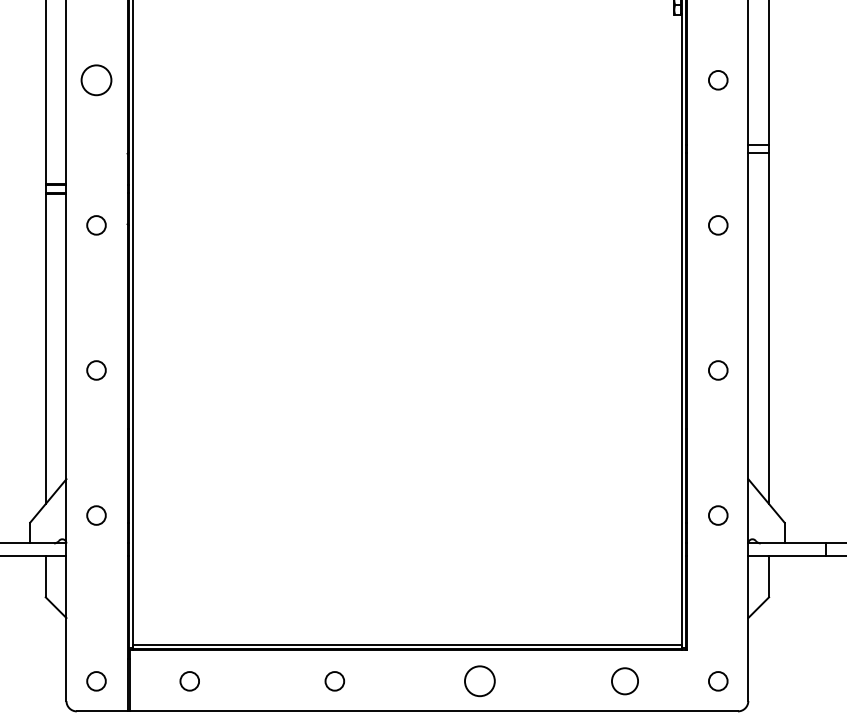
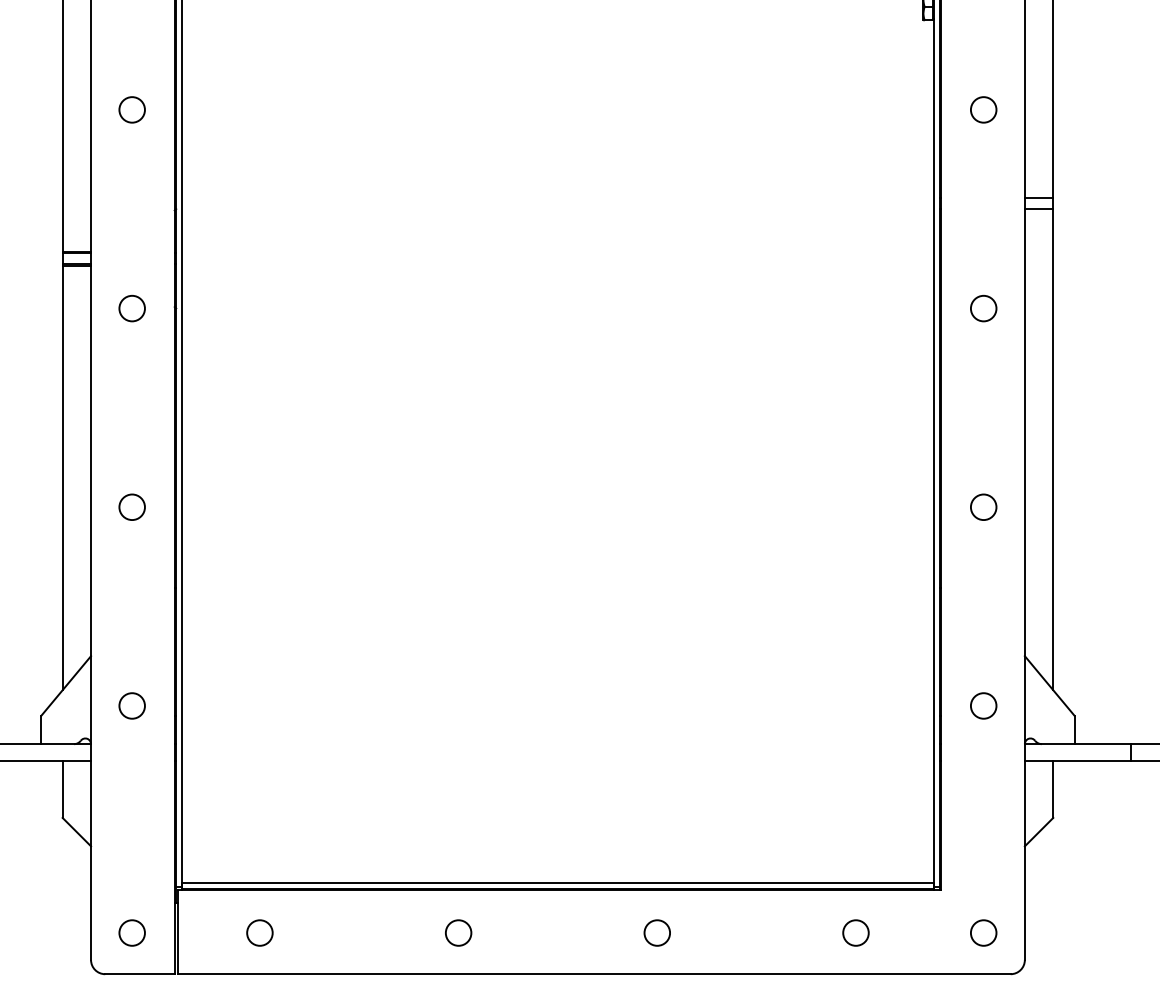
circle: (96, 80) -> (132, 110), size x0.62
circle: (479, 681) -> (656, 933), size x0.62
circle: (624, 681) -> (855, 933), size x0.71

